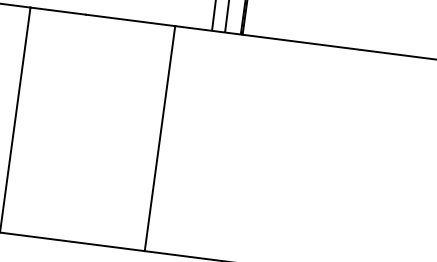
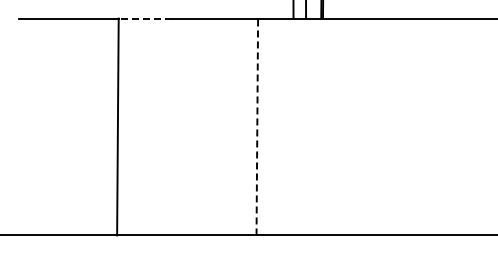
line: (58, 11) -> (145, 18), solid -> dashed
line: (160, 138) -> (257, 126), solid -> dashed

